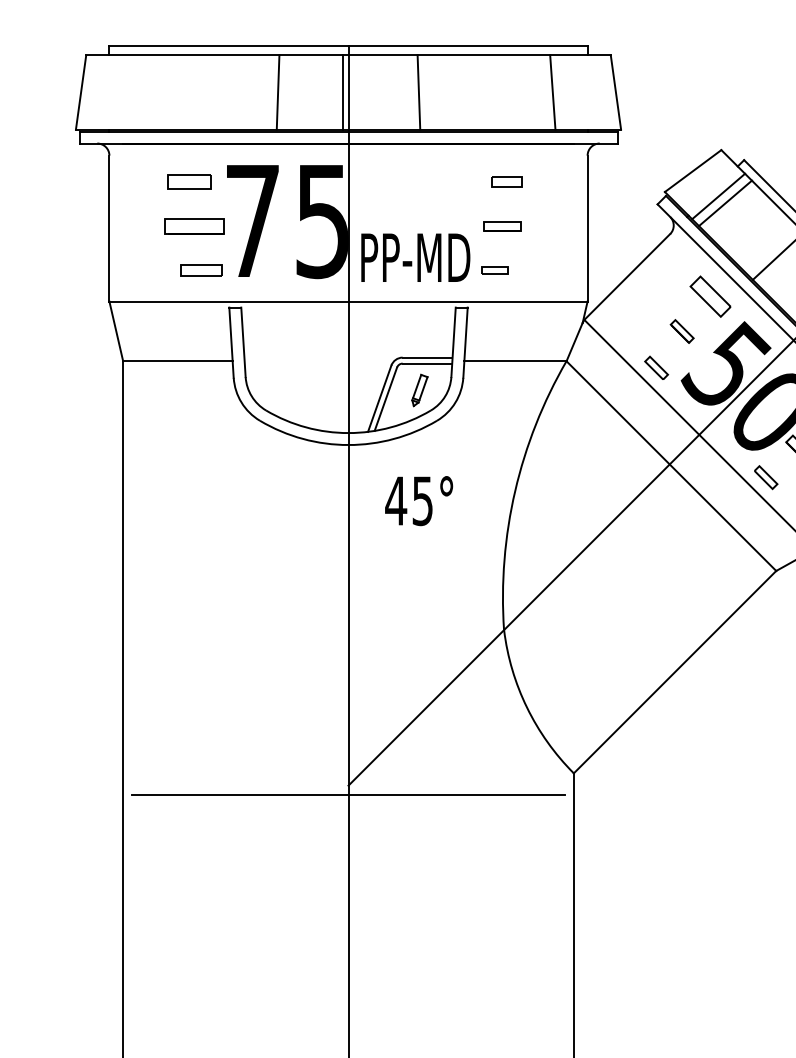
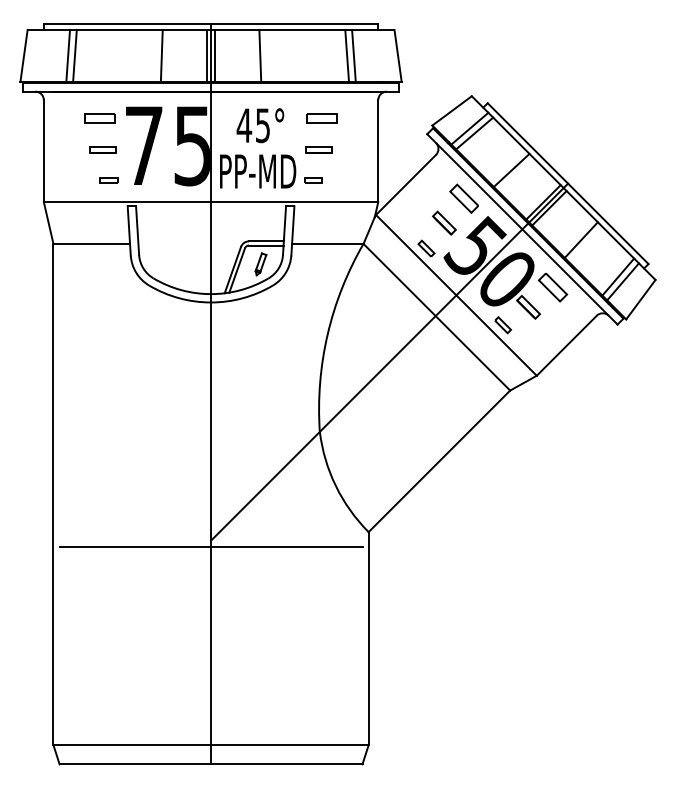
line: (144, 91) -> (68, 55), added
line: (153, 91) -> (74, 55), added
line: (354, 91) -> (215, 55), added
line: (543, 91) -> (347, 55), added
part: (506, 181) -> (321, 118), size x1.43
part: (193, 226) -> (102, 149), size x0.62
part: (201, 270) -> (108, 180), size x0.62
part: (682, 330) -> (444, 222), size x1.43
text: (419, 500) -> (260, 125), moved

